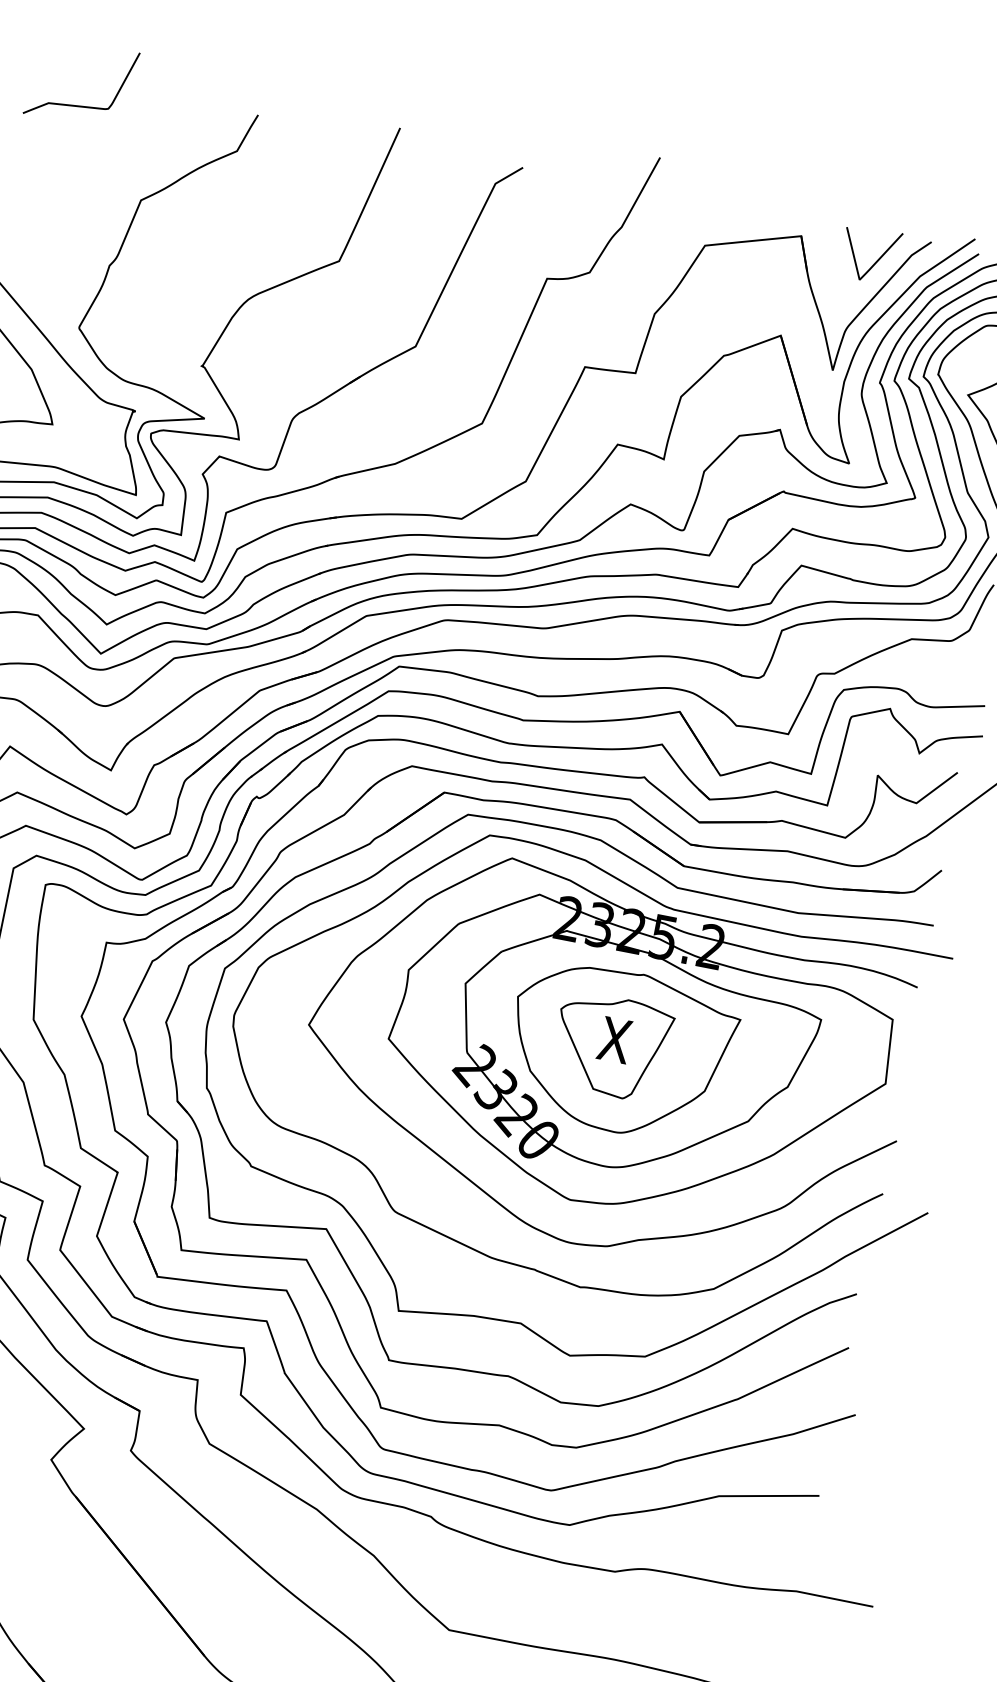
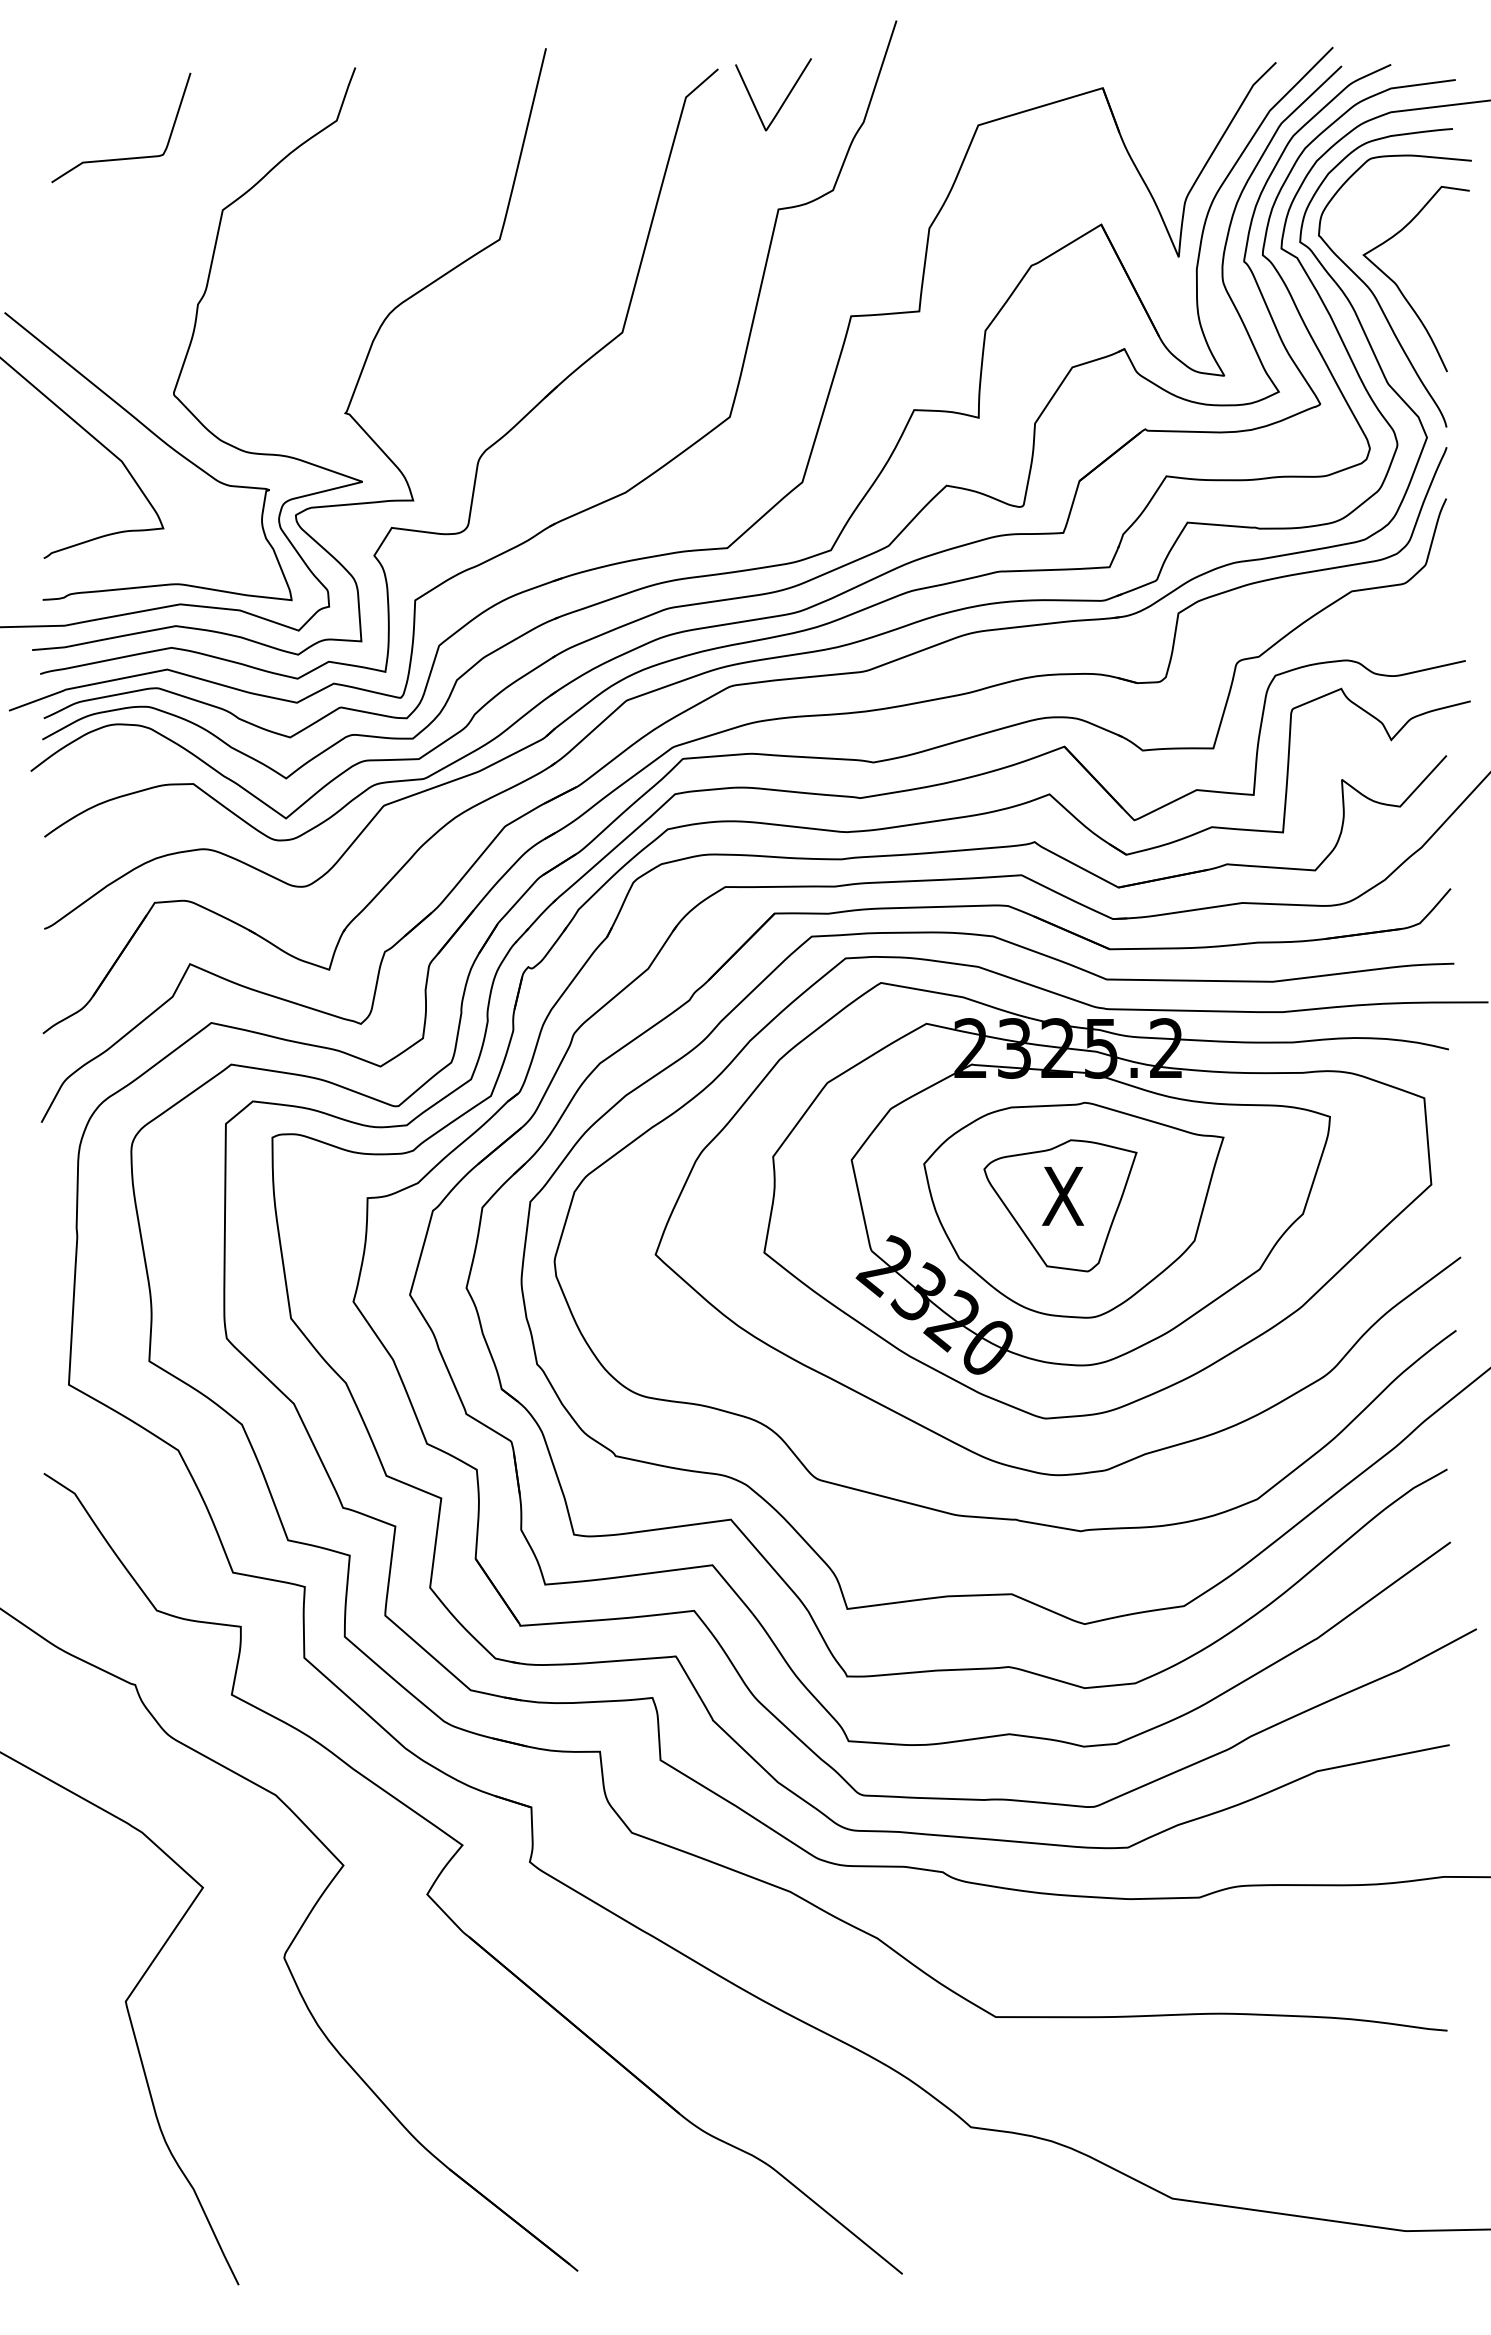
curve: (81, 105) -> (127, 157), moved
curve: (877, 259) -> (784, 99), moved

